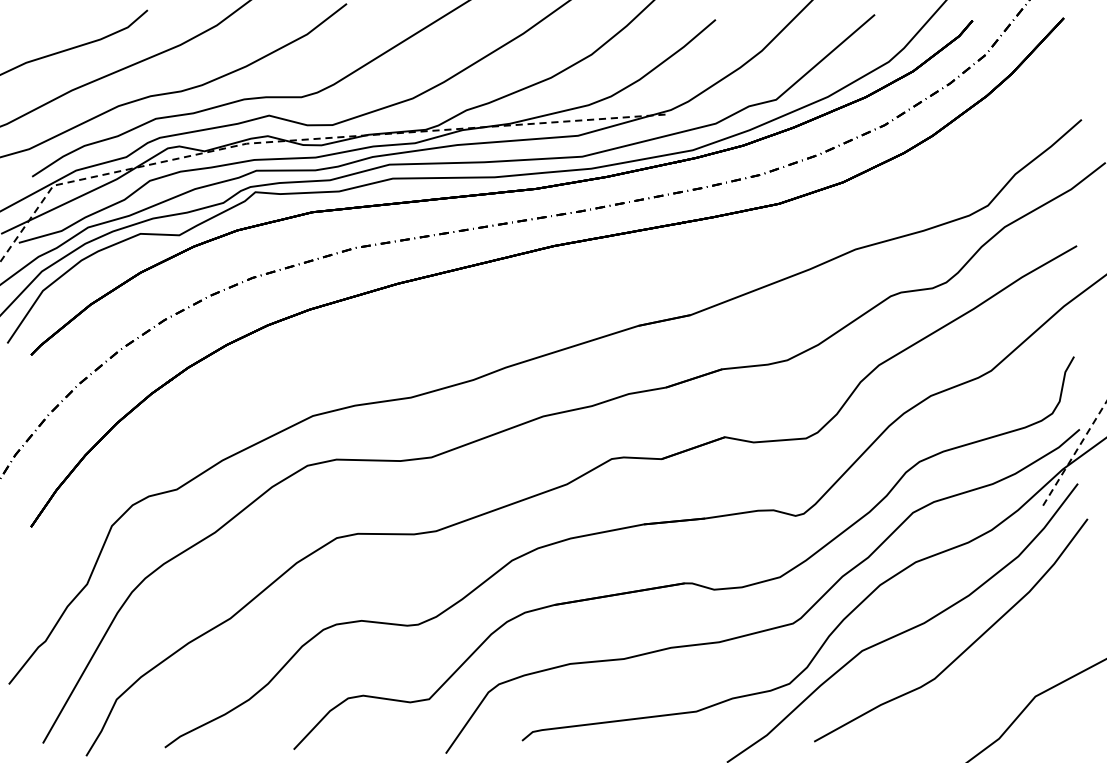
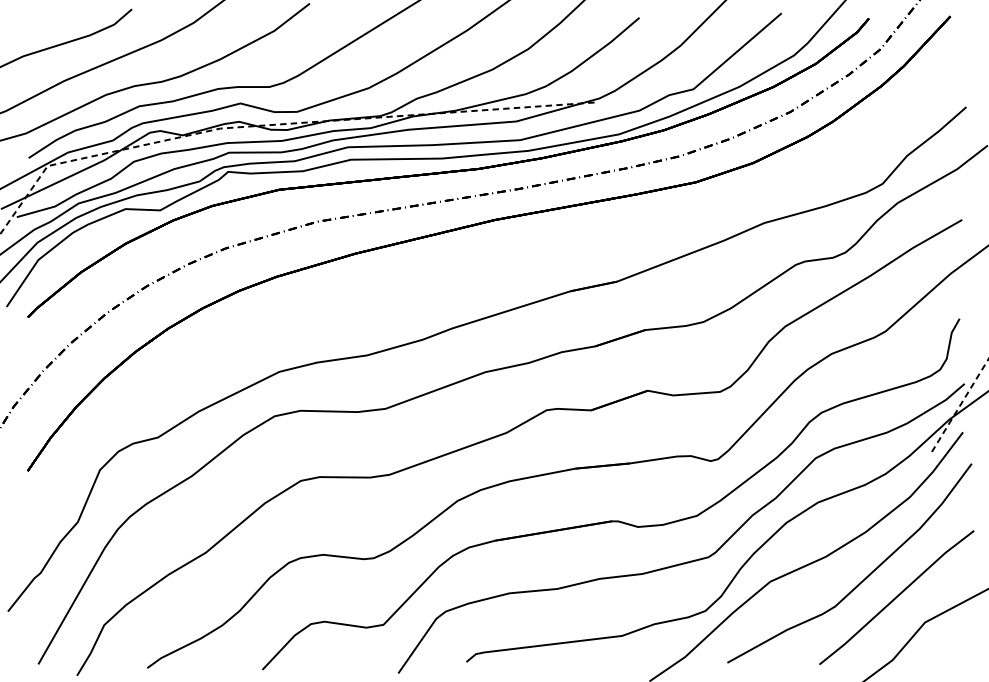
line: (1003, 668) -> (896, 597), added

